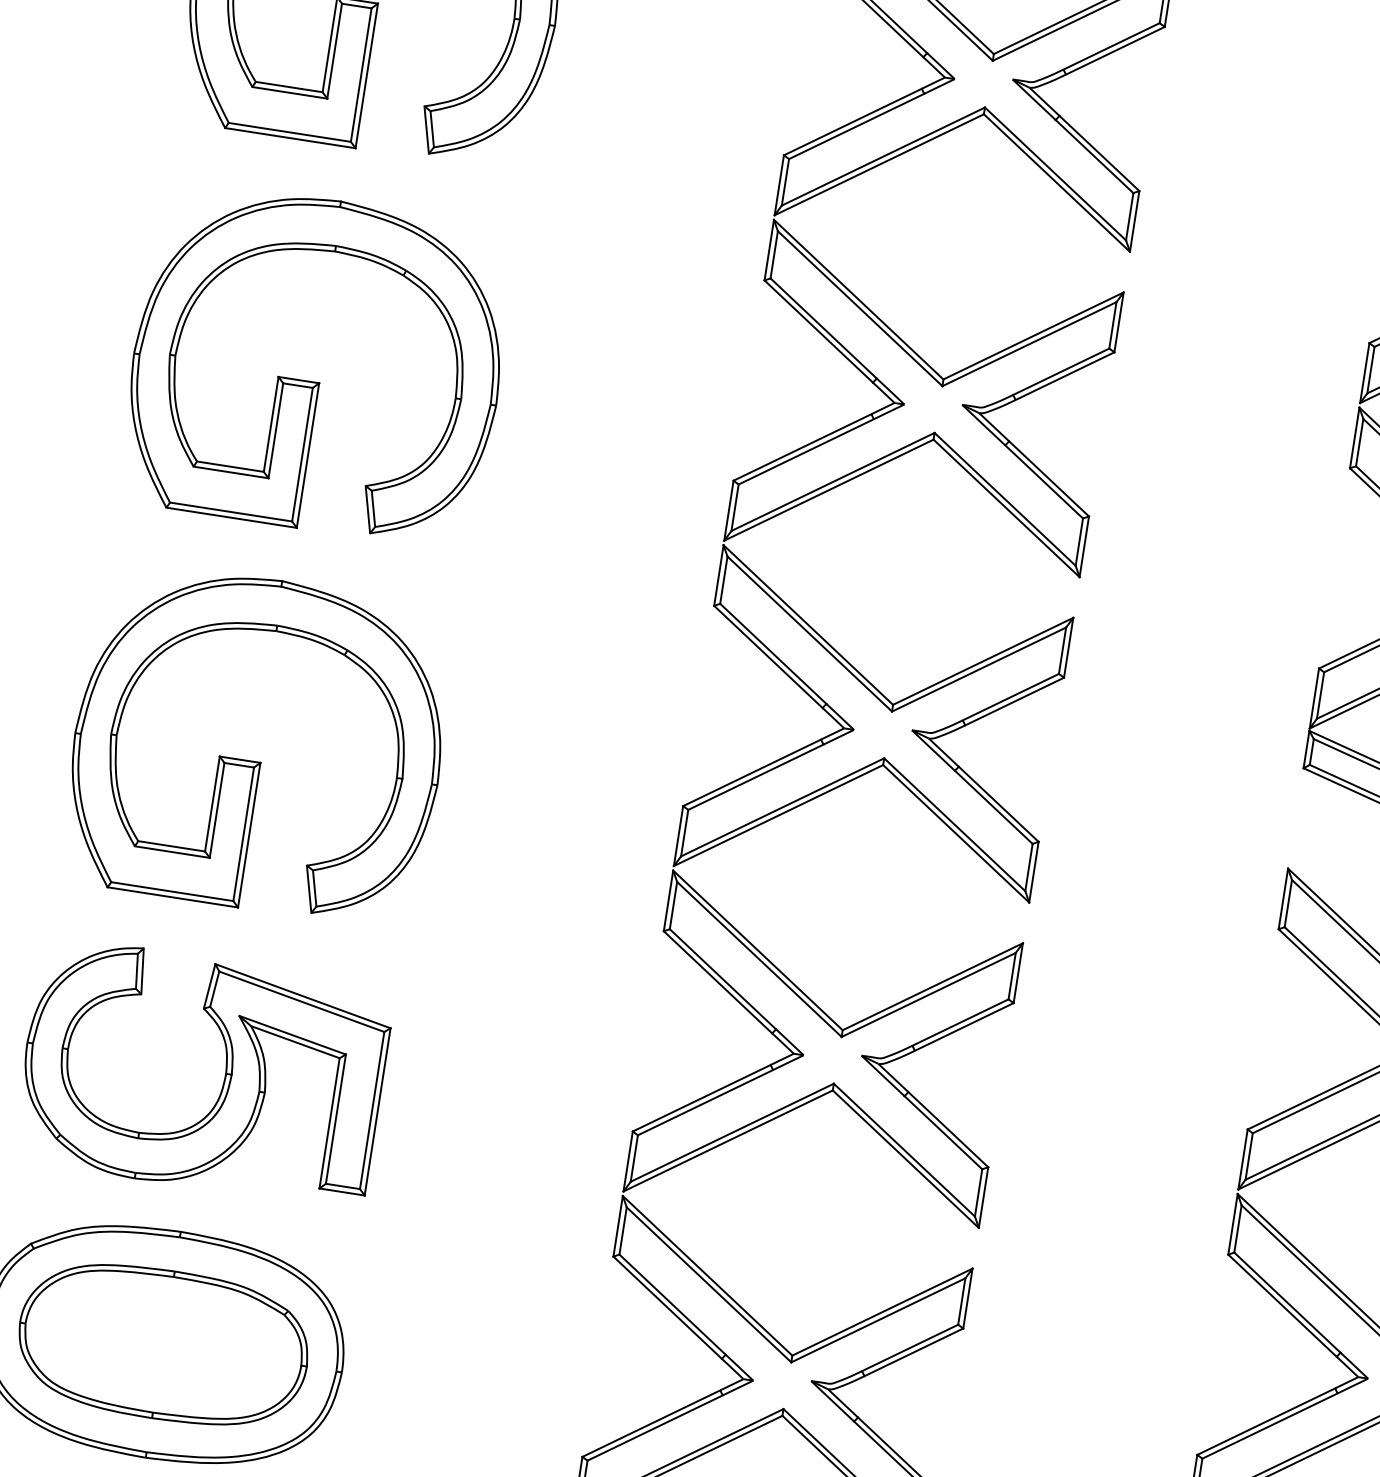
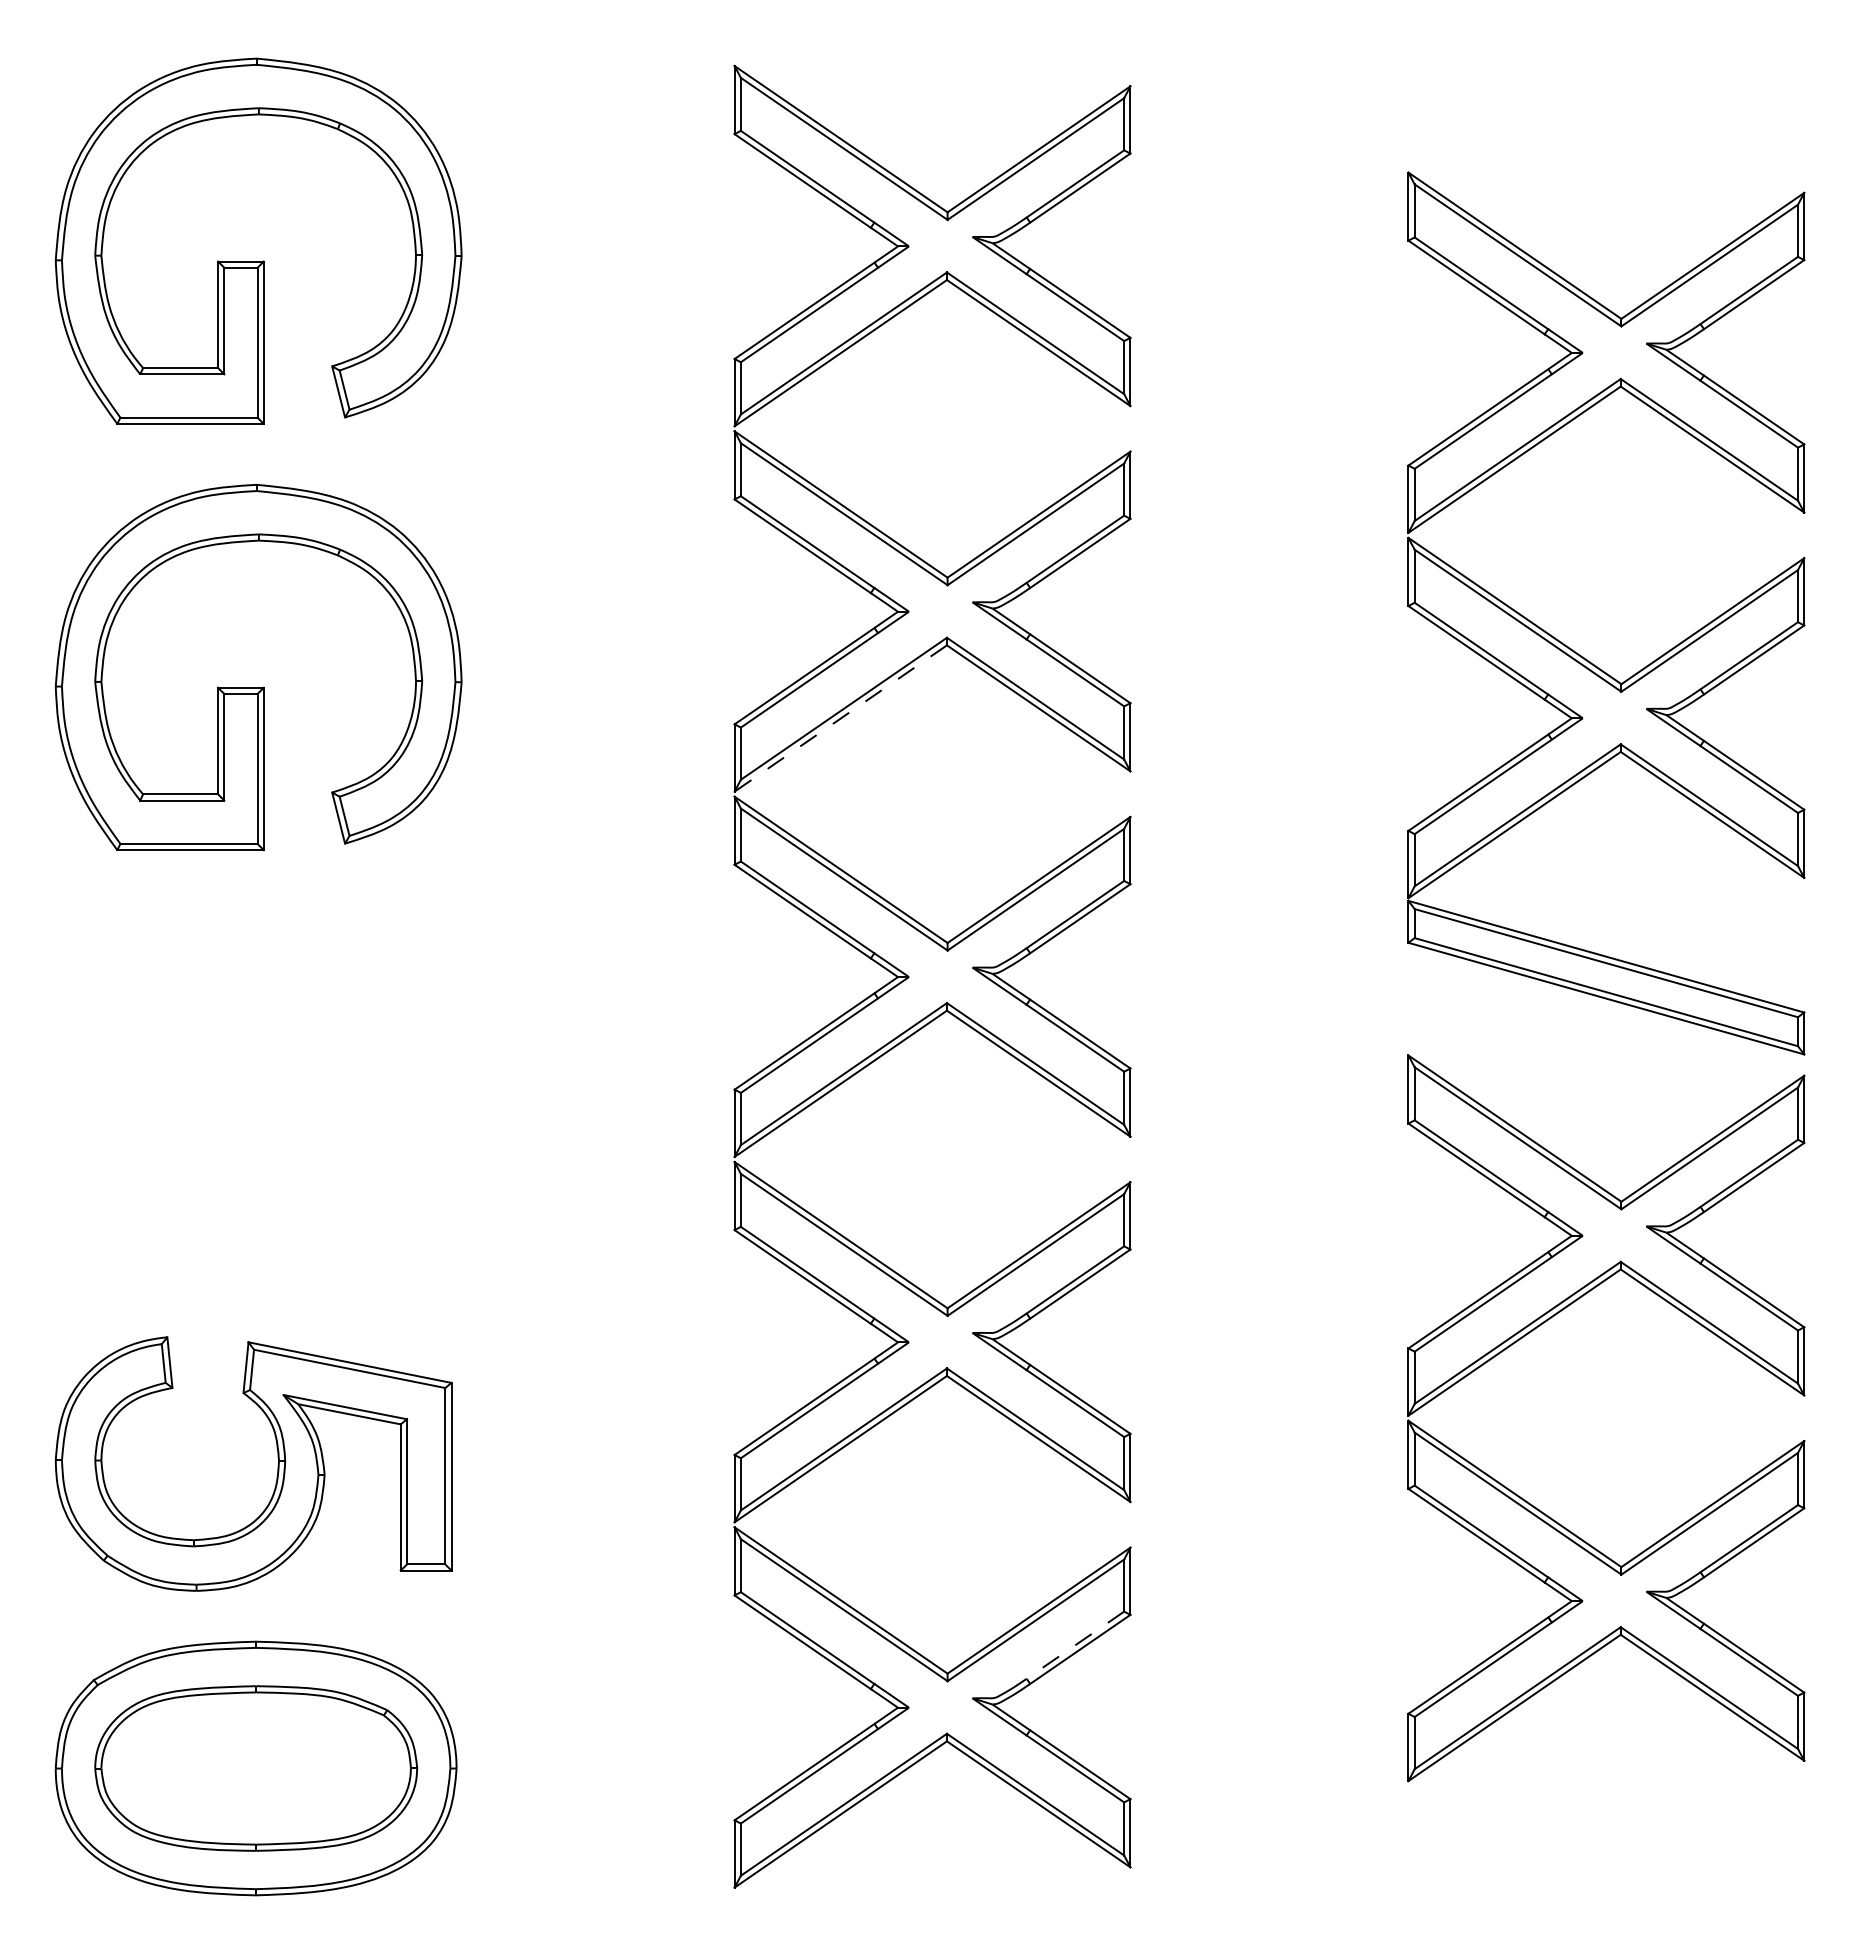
line: (828, 490) -> (840, 718), solid -> dashed
part: (260, 761) -> (263, 1112), removed
line: (910, 1348) -> (1075, 1645), solid -> dashed

